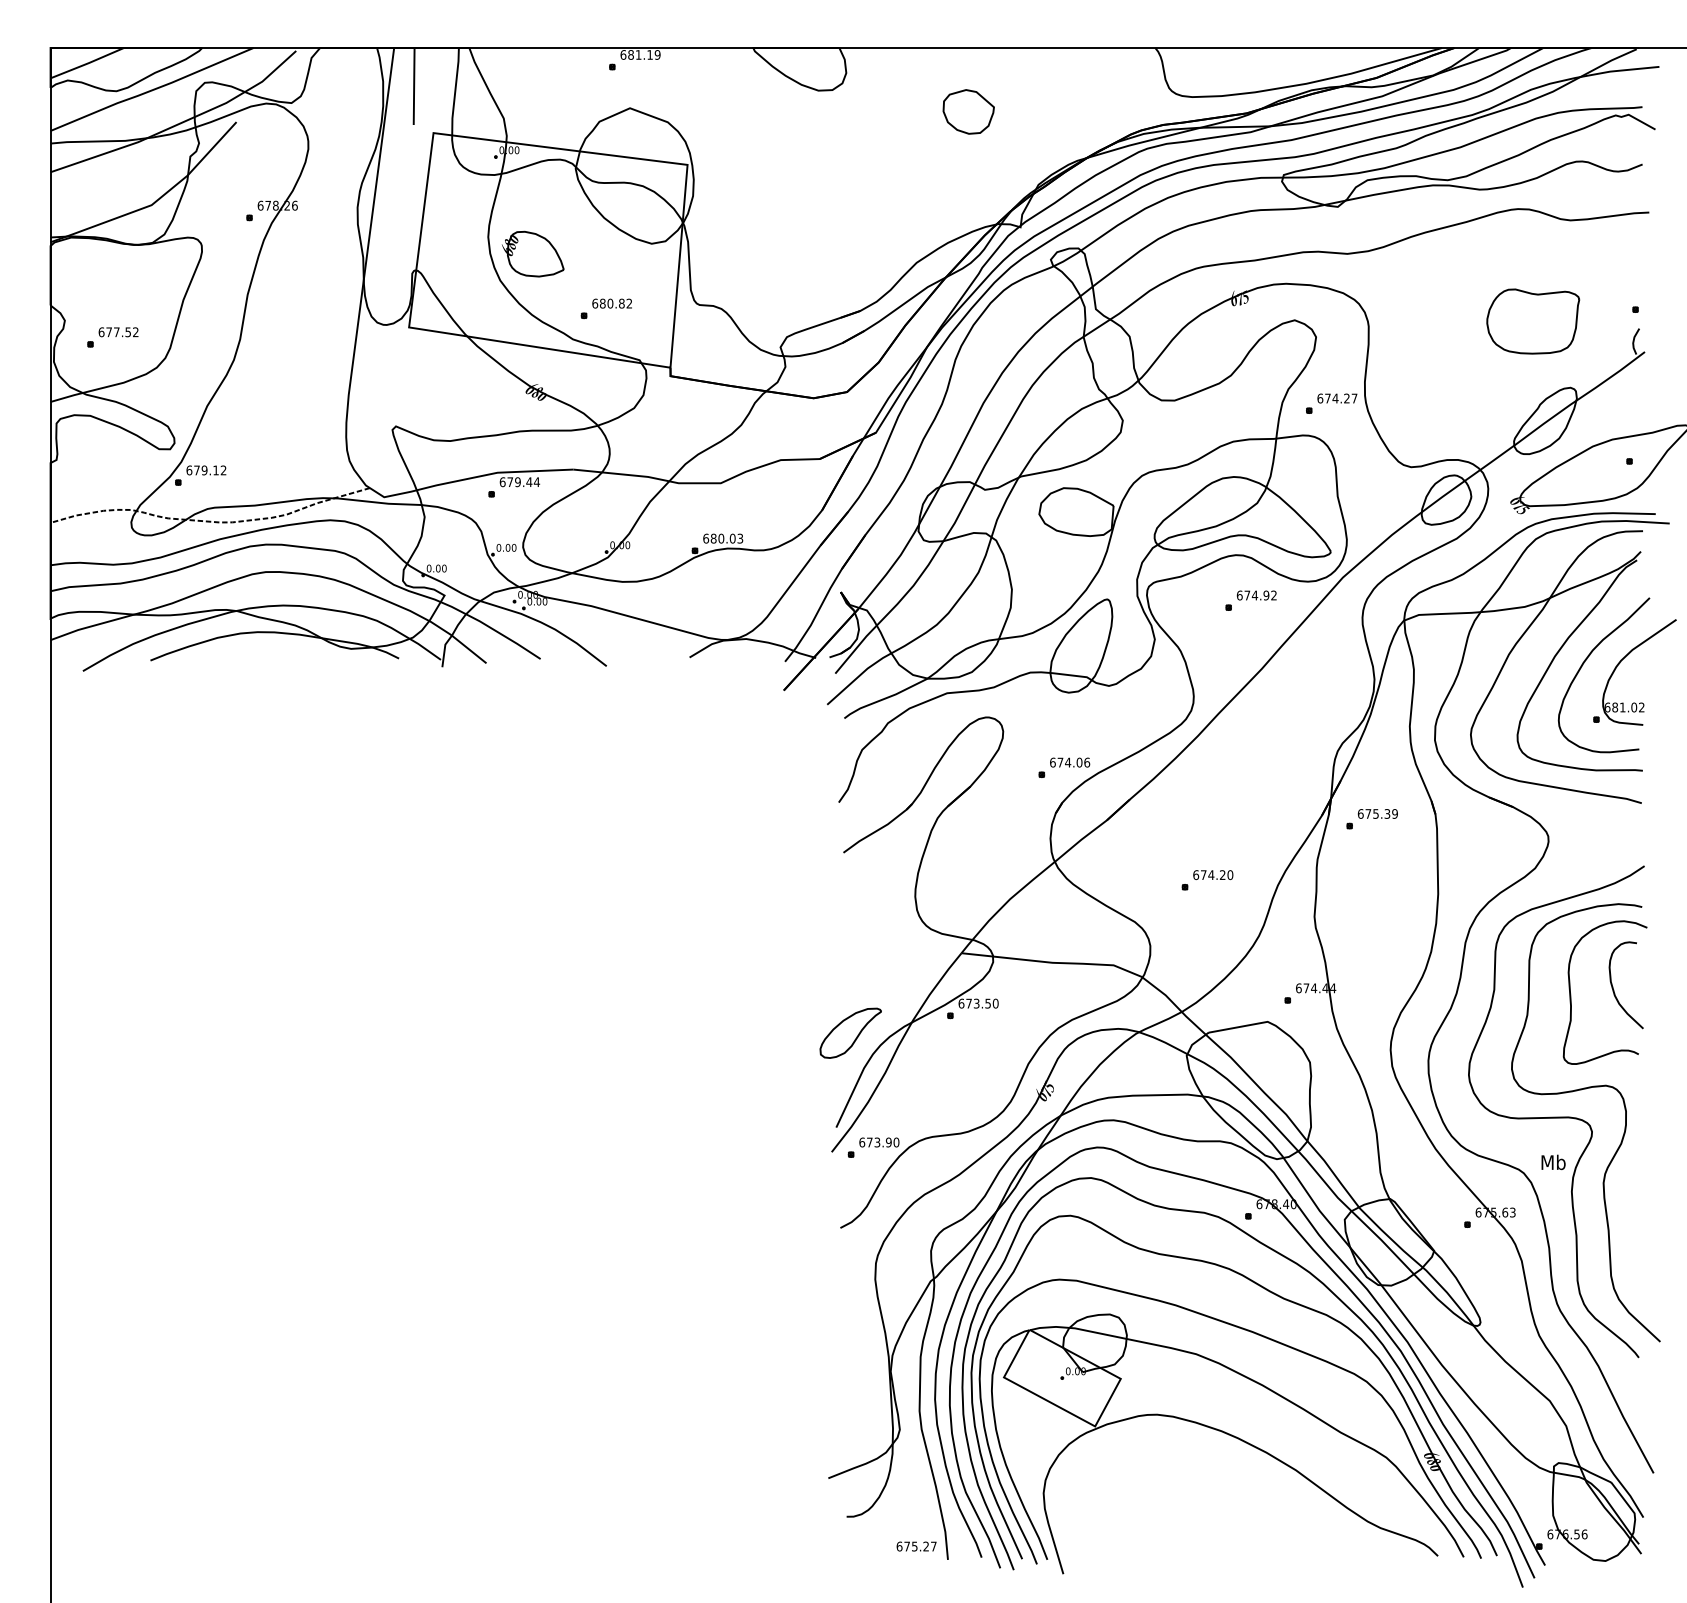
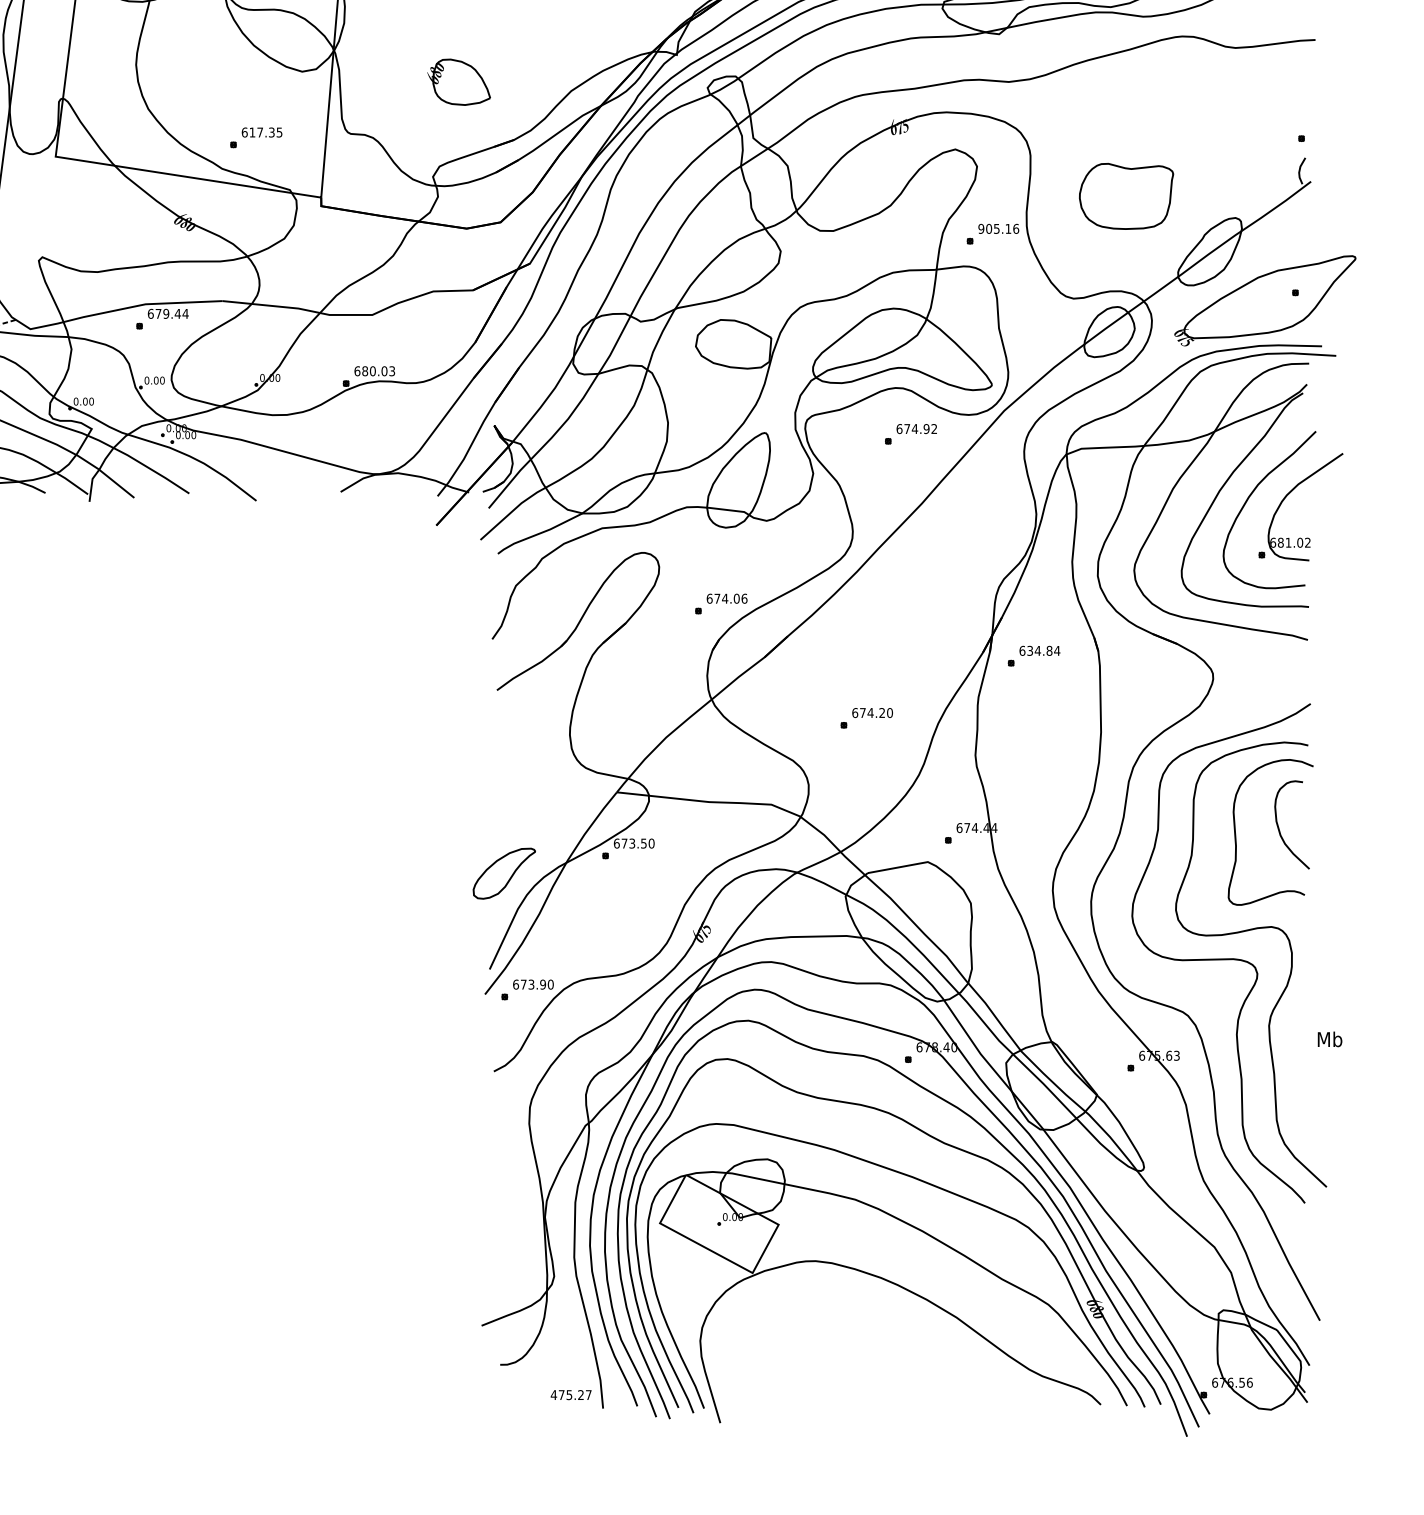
part: (533, 253) -> (459, 81), moved
text: (615, 303) -> (265, 132), 680.82 -> 617.35
part: (1533, 321) -> (1126, 196), moved
text: (1337, 398) -> (998, 228), 674.27 -> 905.16
text: (1381, 813) -> (1043, 650), 675.39 -> 634.84
text: (1553, 1162) -> (1329, 1039), moved
text: (899, 1546) -> (553, 1395), 675.27 -> 475.27

